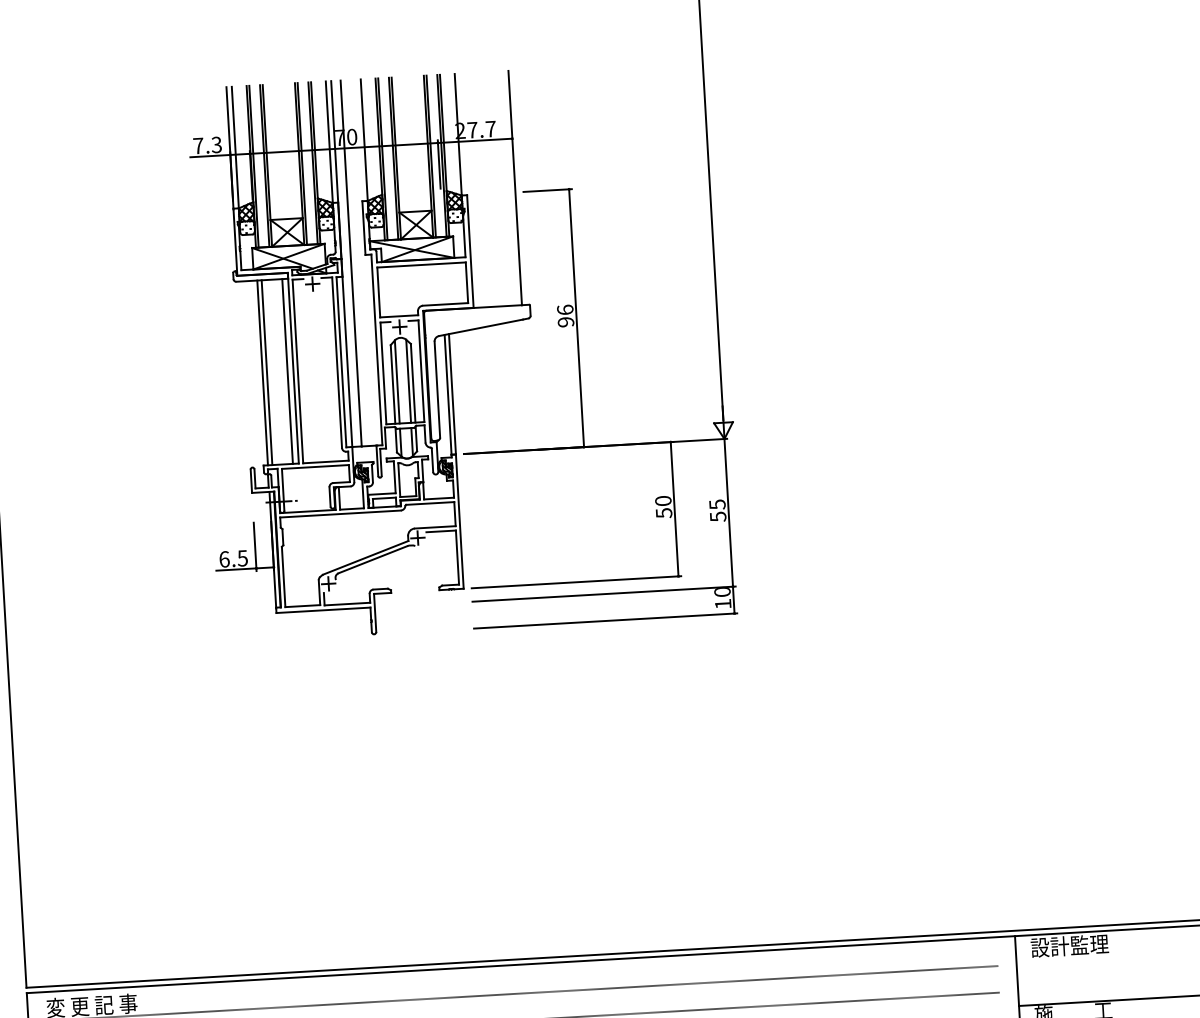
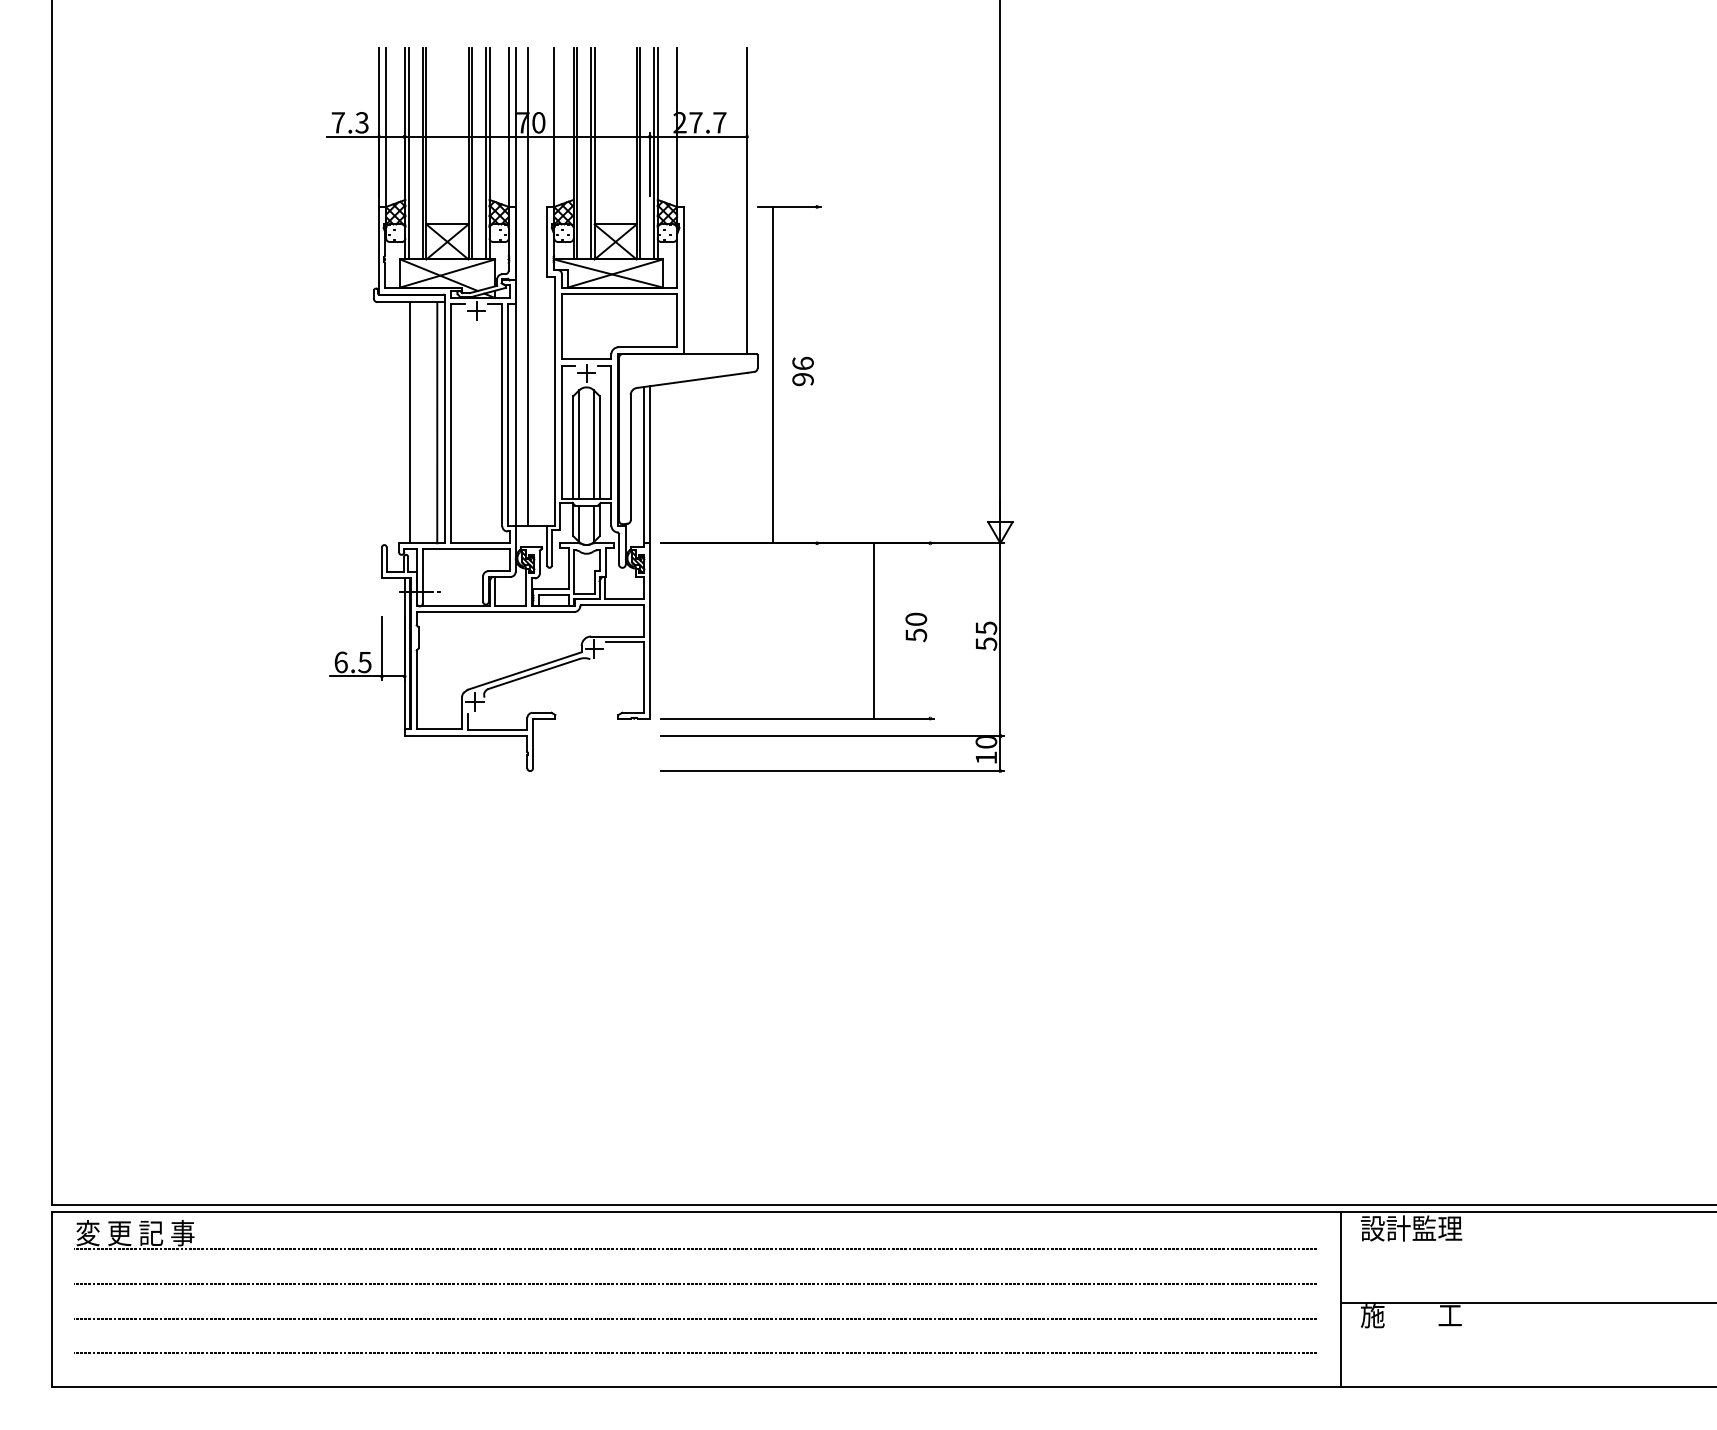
line: (576, 317) -> (773, 374), moved
line: (262, 372) -> (404, 422), removed
line: (674, 508) -> (874, 630), moved

